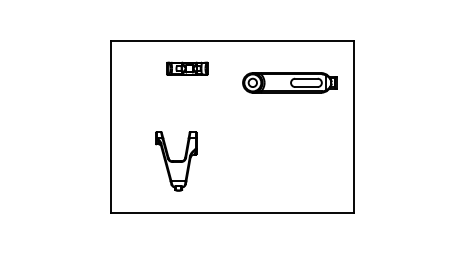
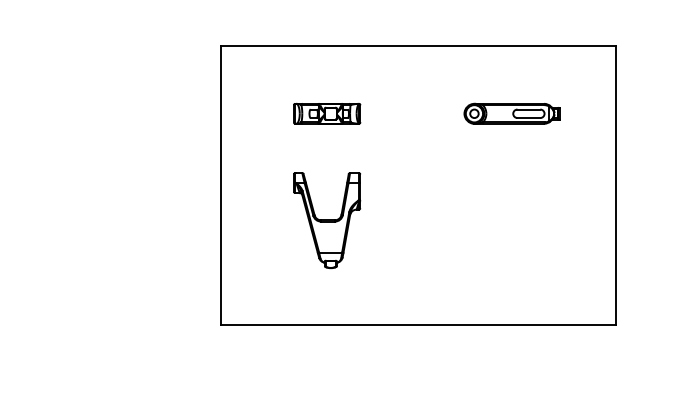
part: (187, 68) -> (327, 113), moved
part: (290, 82) -> (512, 113), size x0.62
part: (176, 161) -> (327, 220), moved

